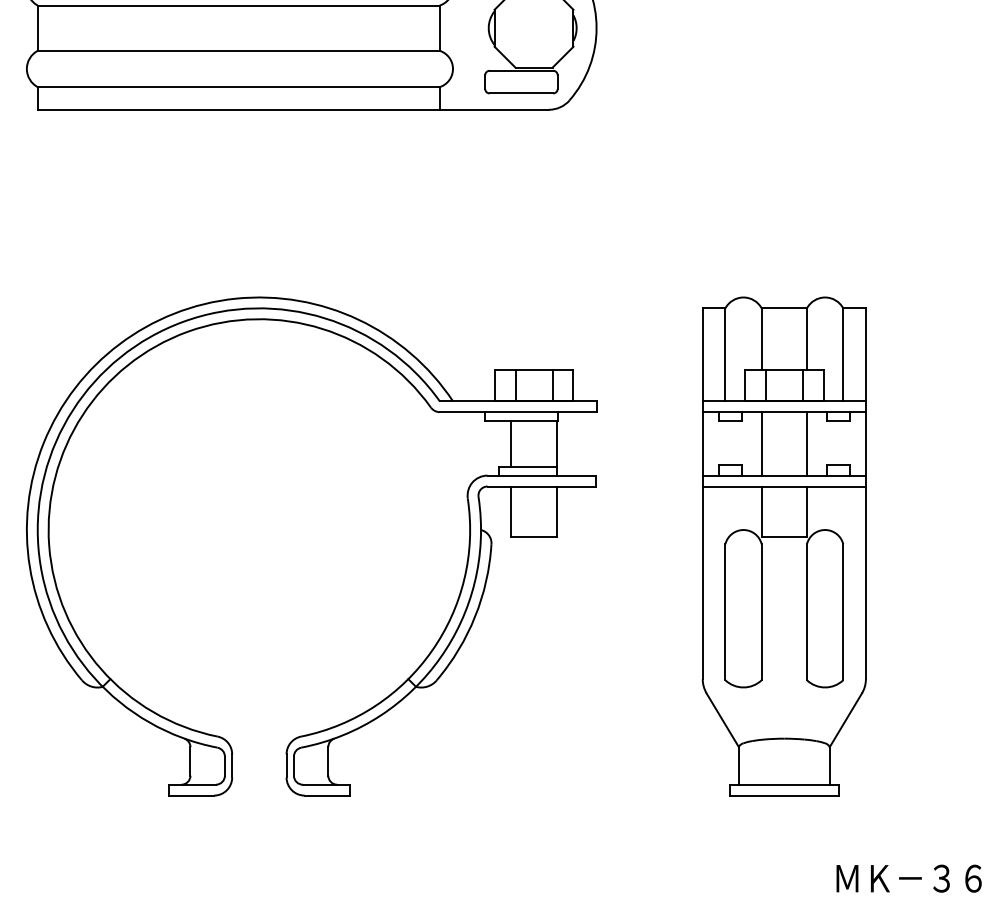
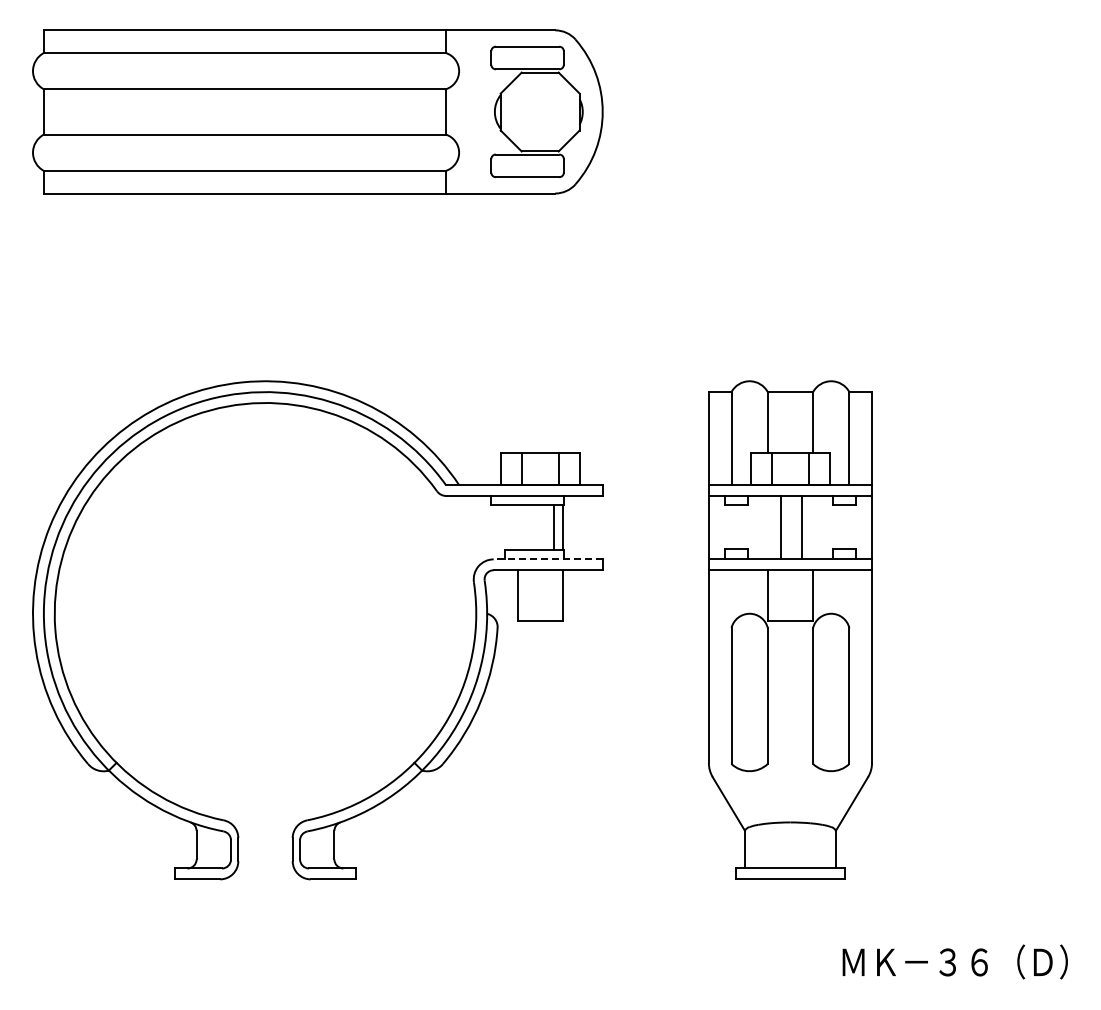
line: (511, 443) -> (553, 527), moved
line: (761, 443) -> (801, 527), moved
line: (807, 443) -> (781, 527), moved
line: (541, 475) -> (547, 559), solid -> dashed

